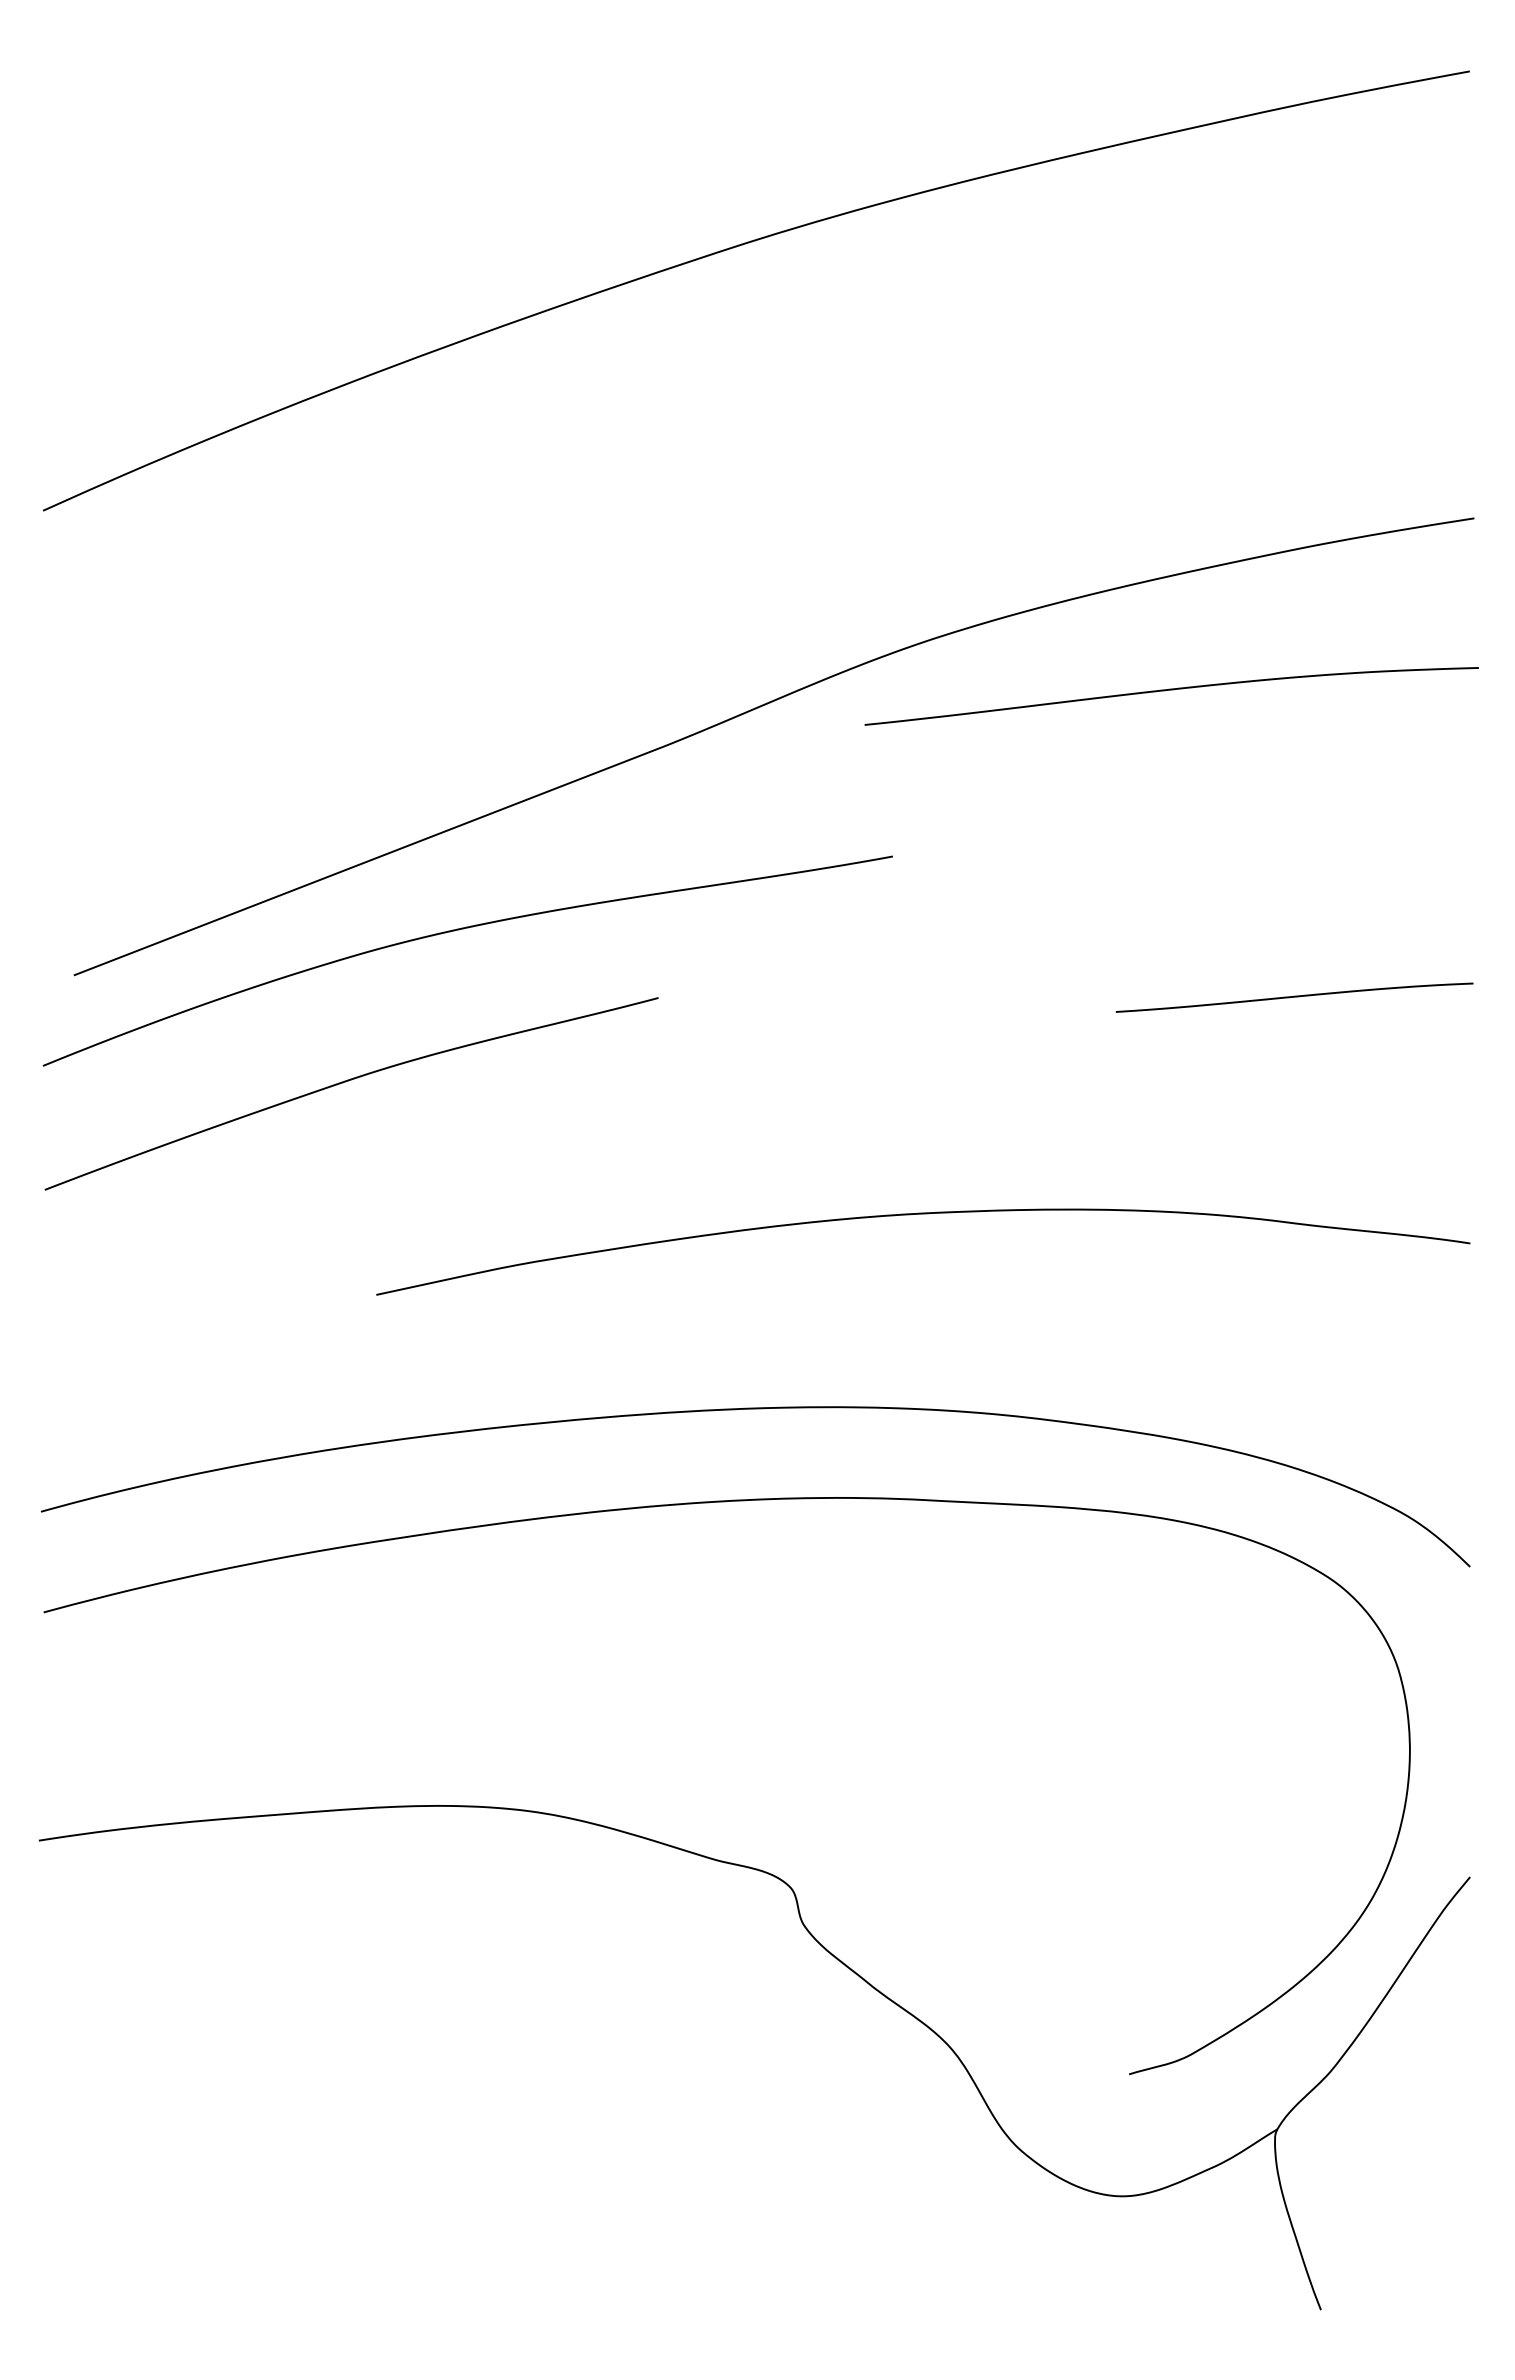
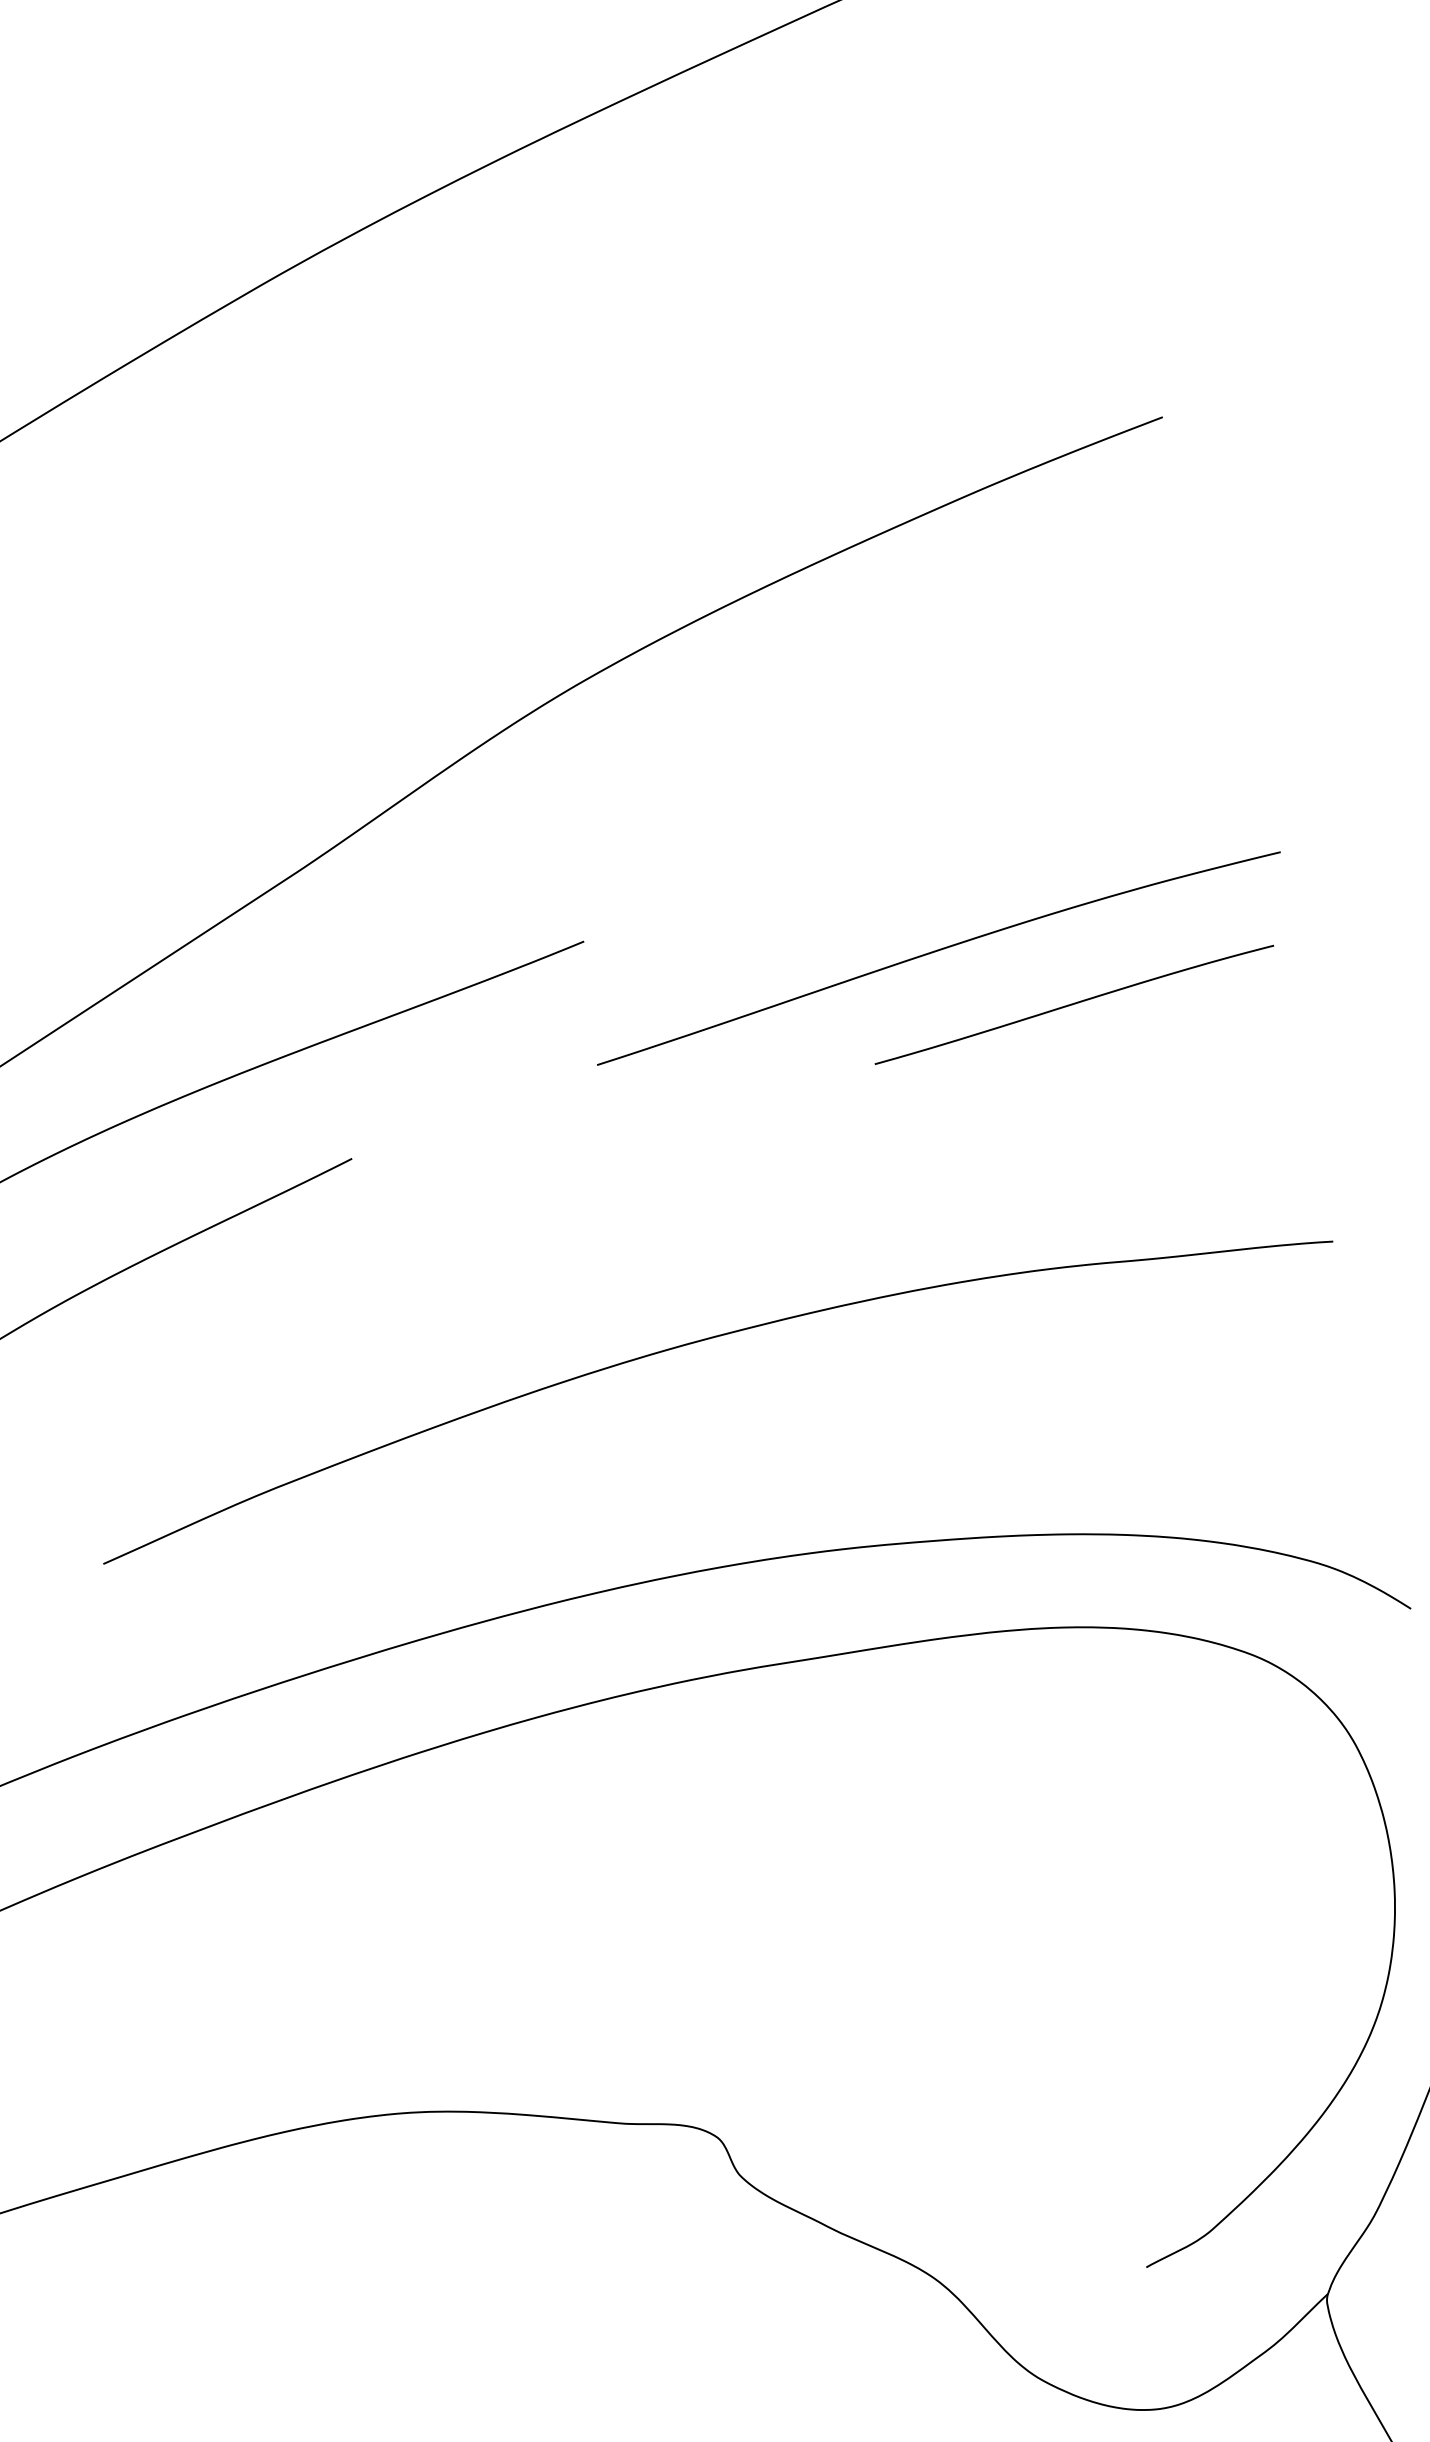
curve: (1171, 690) -> (937, 951), moved

